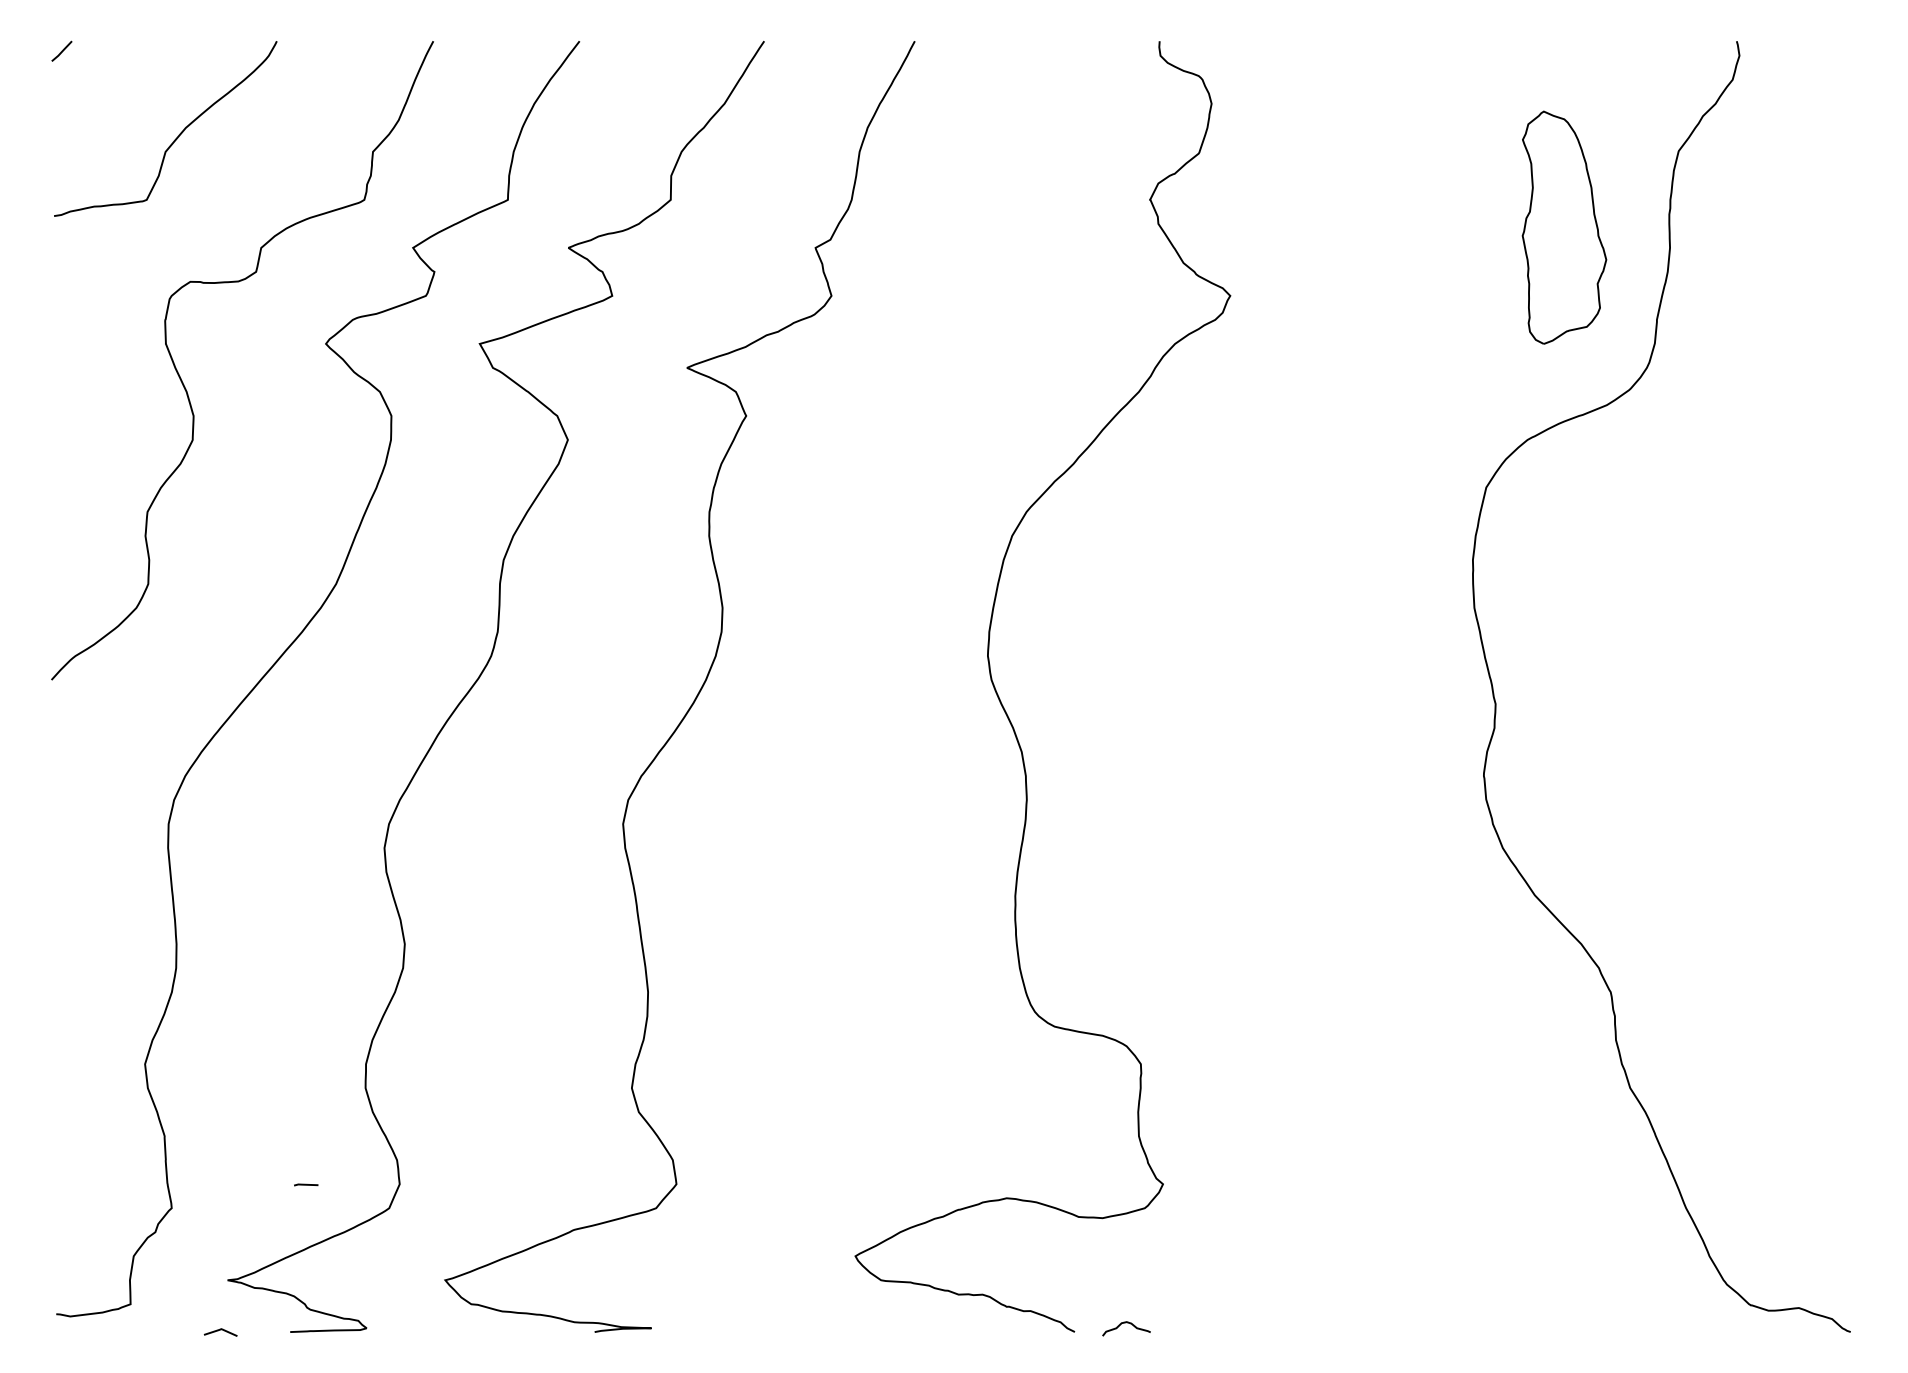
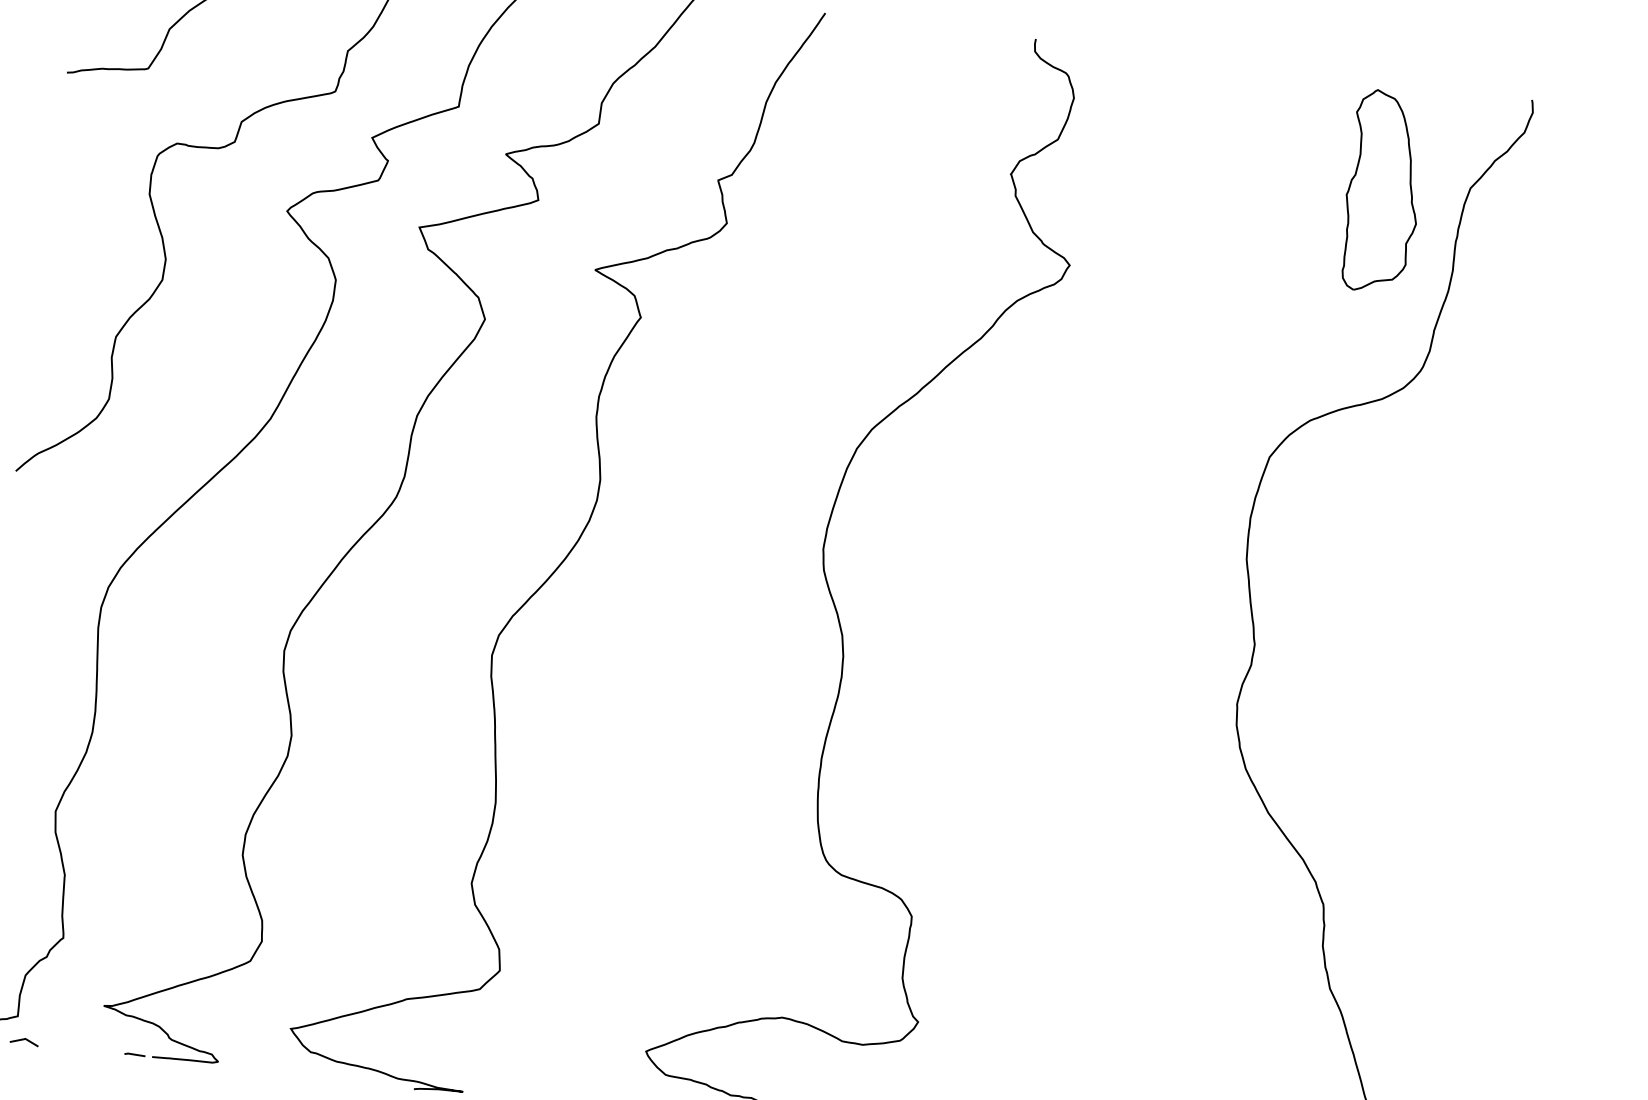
part: (1564, 227) -> (1383, 191), moved
line: (306, 1184) -> (135, 1054), moved
line: (220, 1330) -> (24, 1039), moved

